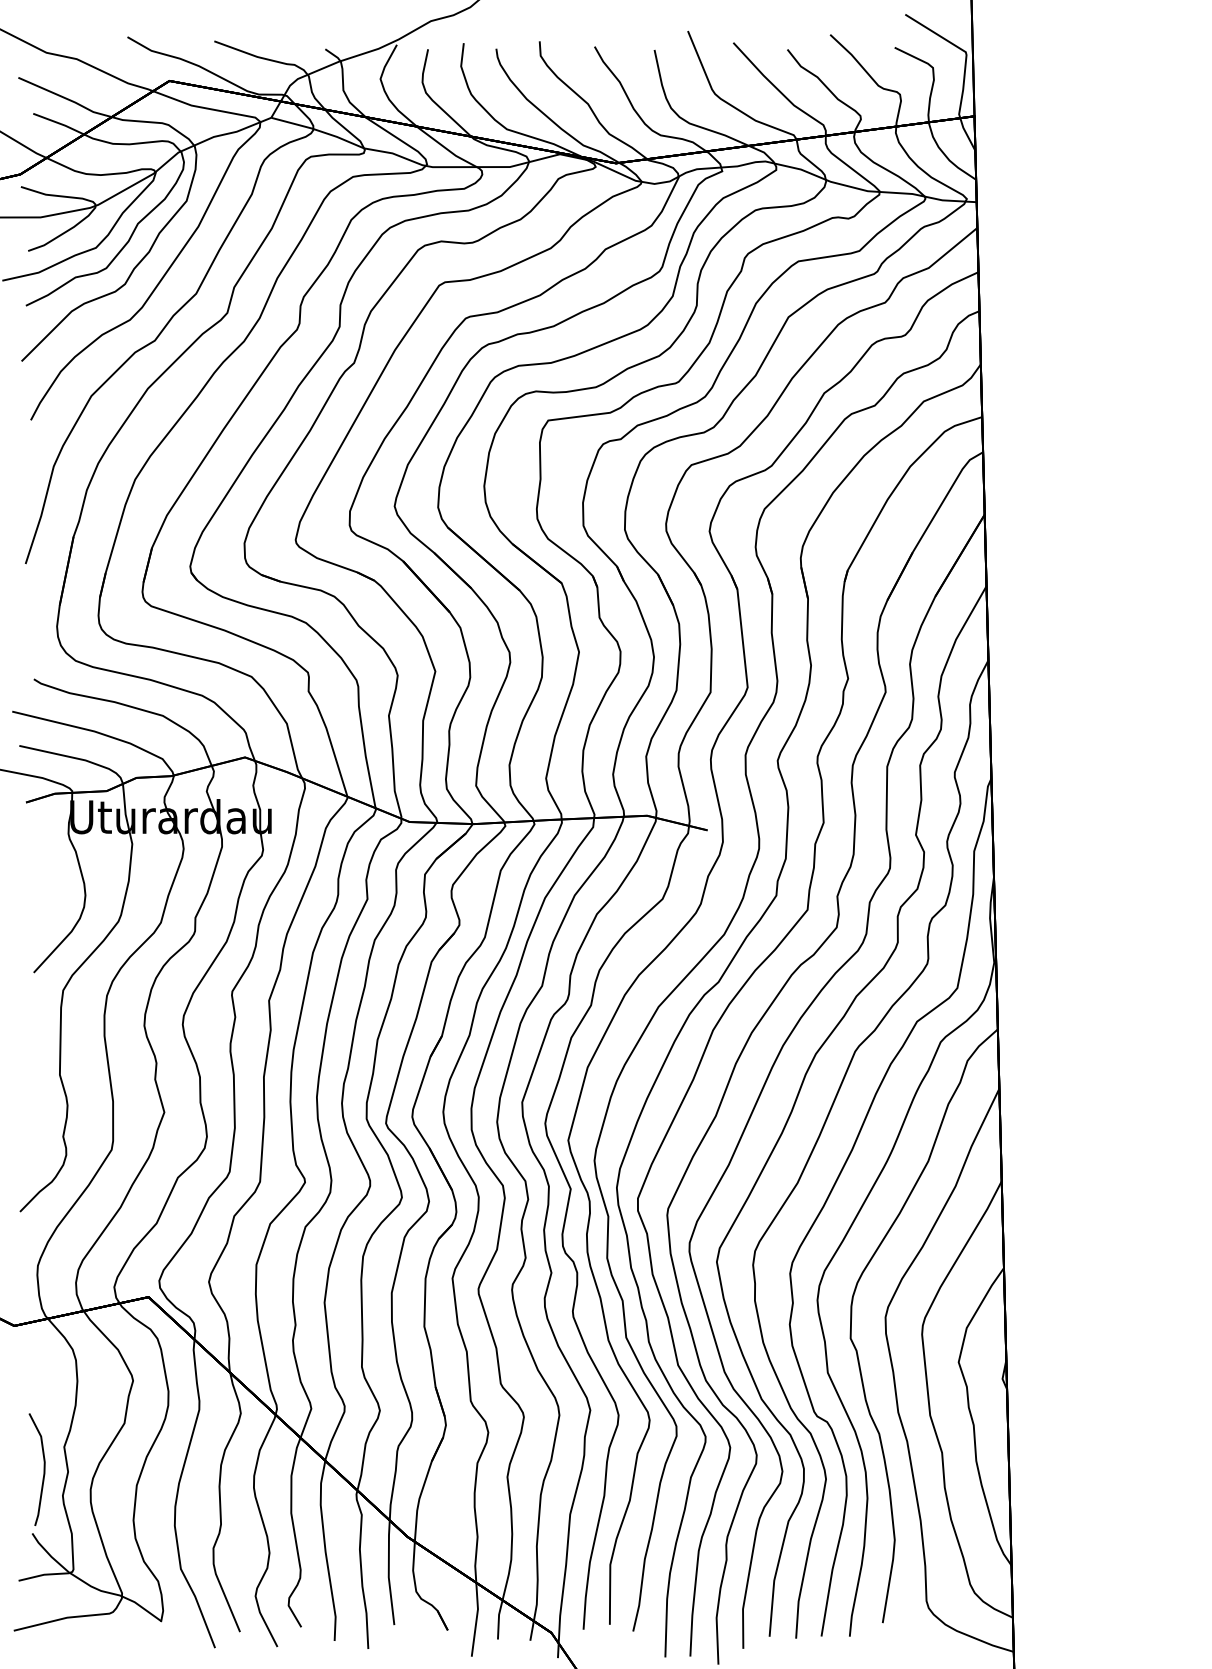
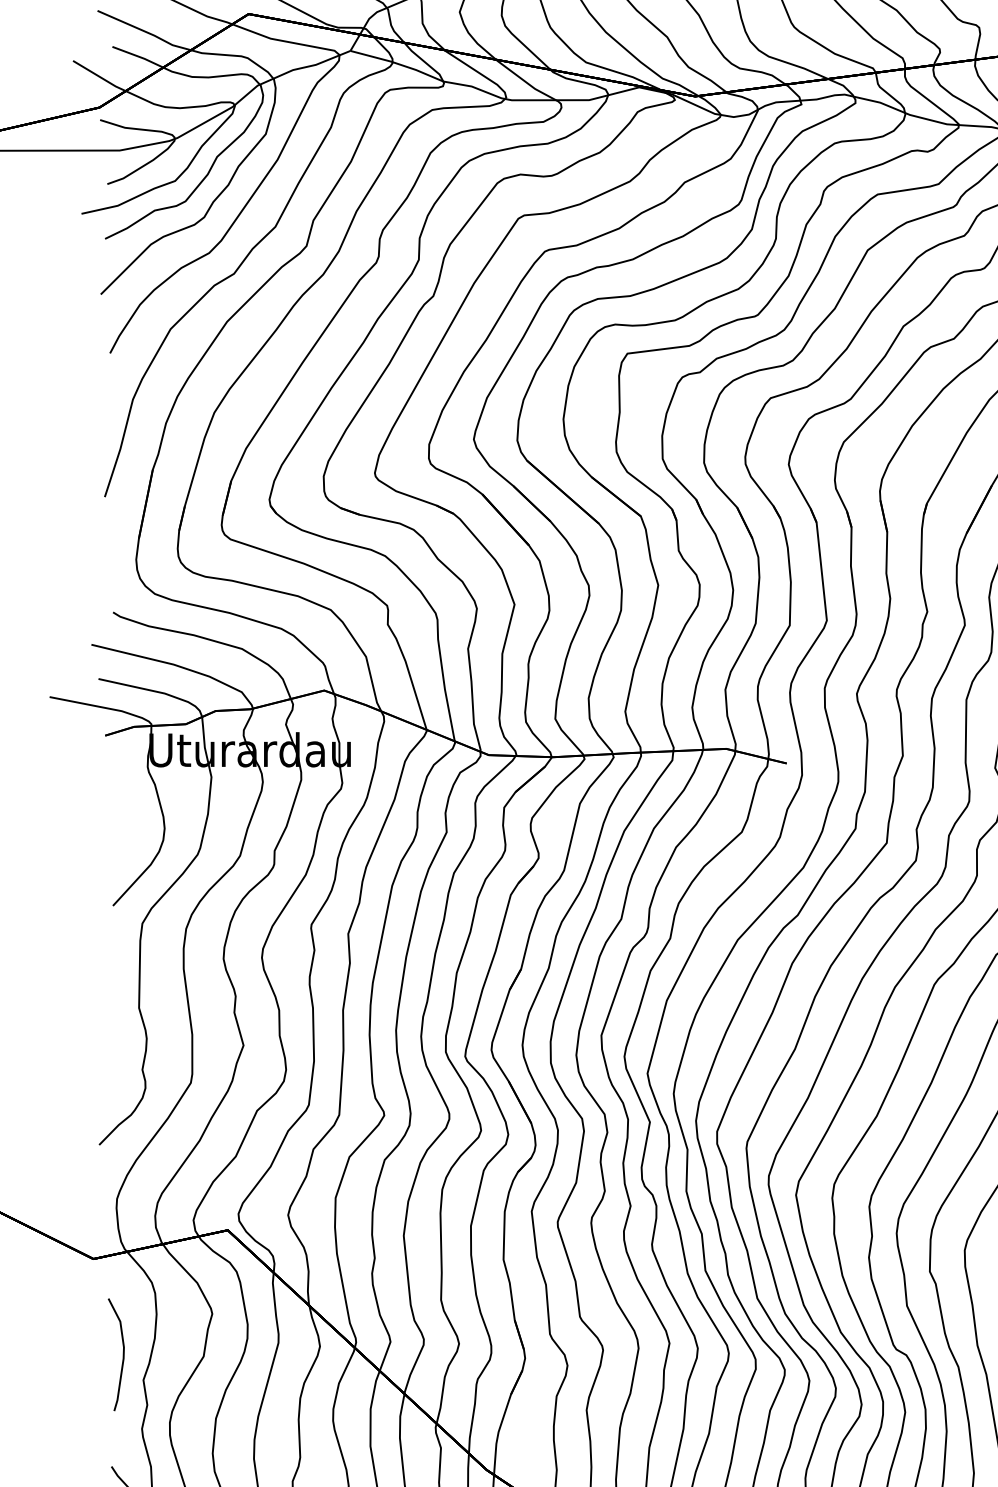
curve: (43, 1469) -> (122, 1354), moved

